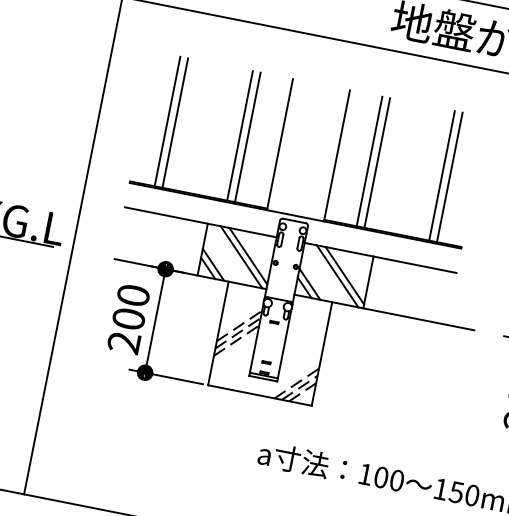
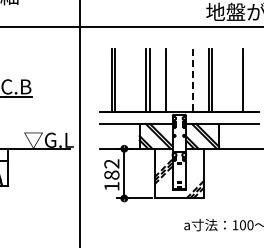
line: (337, 157) -> (193, 81), solid -> dashed
line: (450, 177) -> (247, 80), removed
text: (127, 319) -> (111, 175), 200 -> 182

